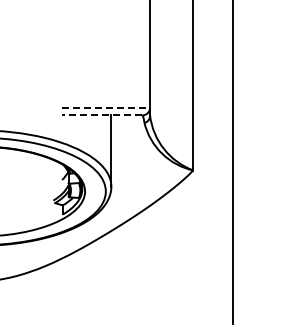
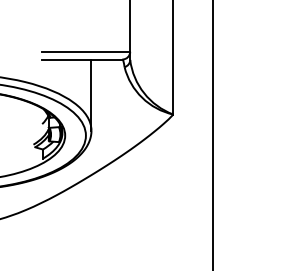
line: (106, 107) -> (86, 51), dashed -> solid
line: (101, 115) -> (81, 59), dashed -> solid

